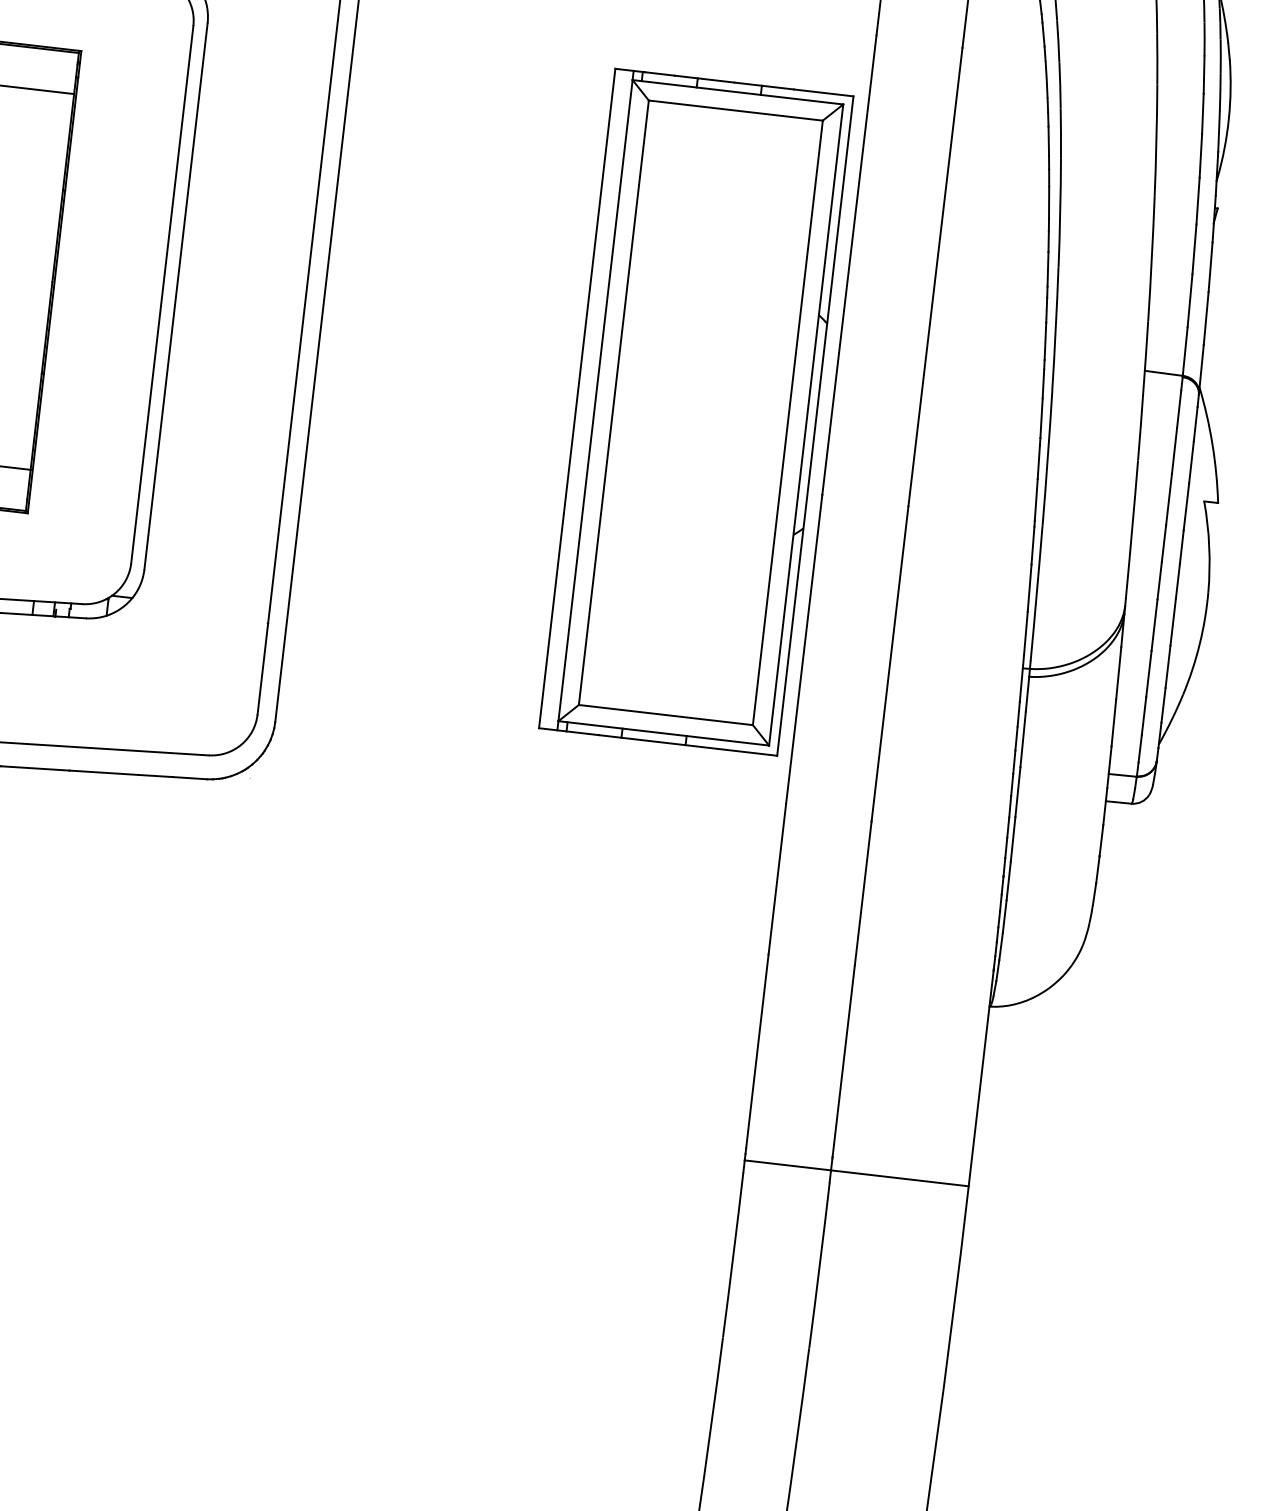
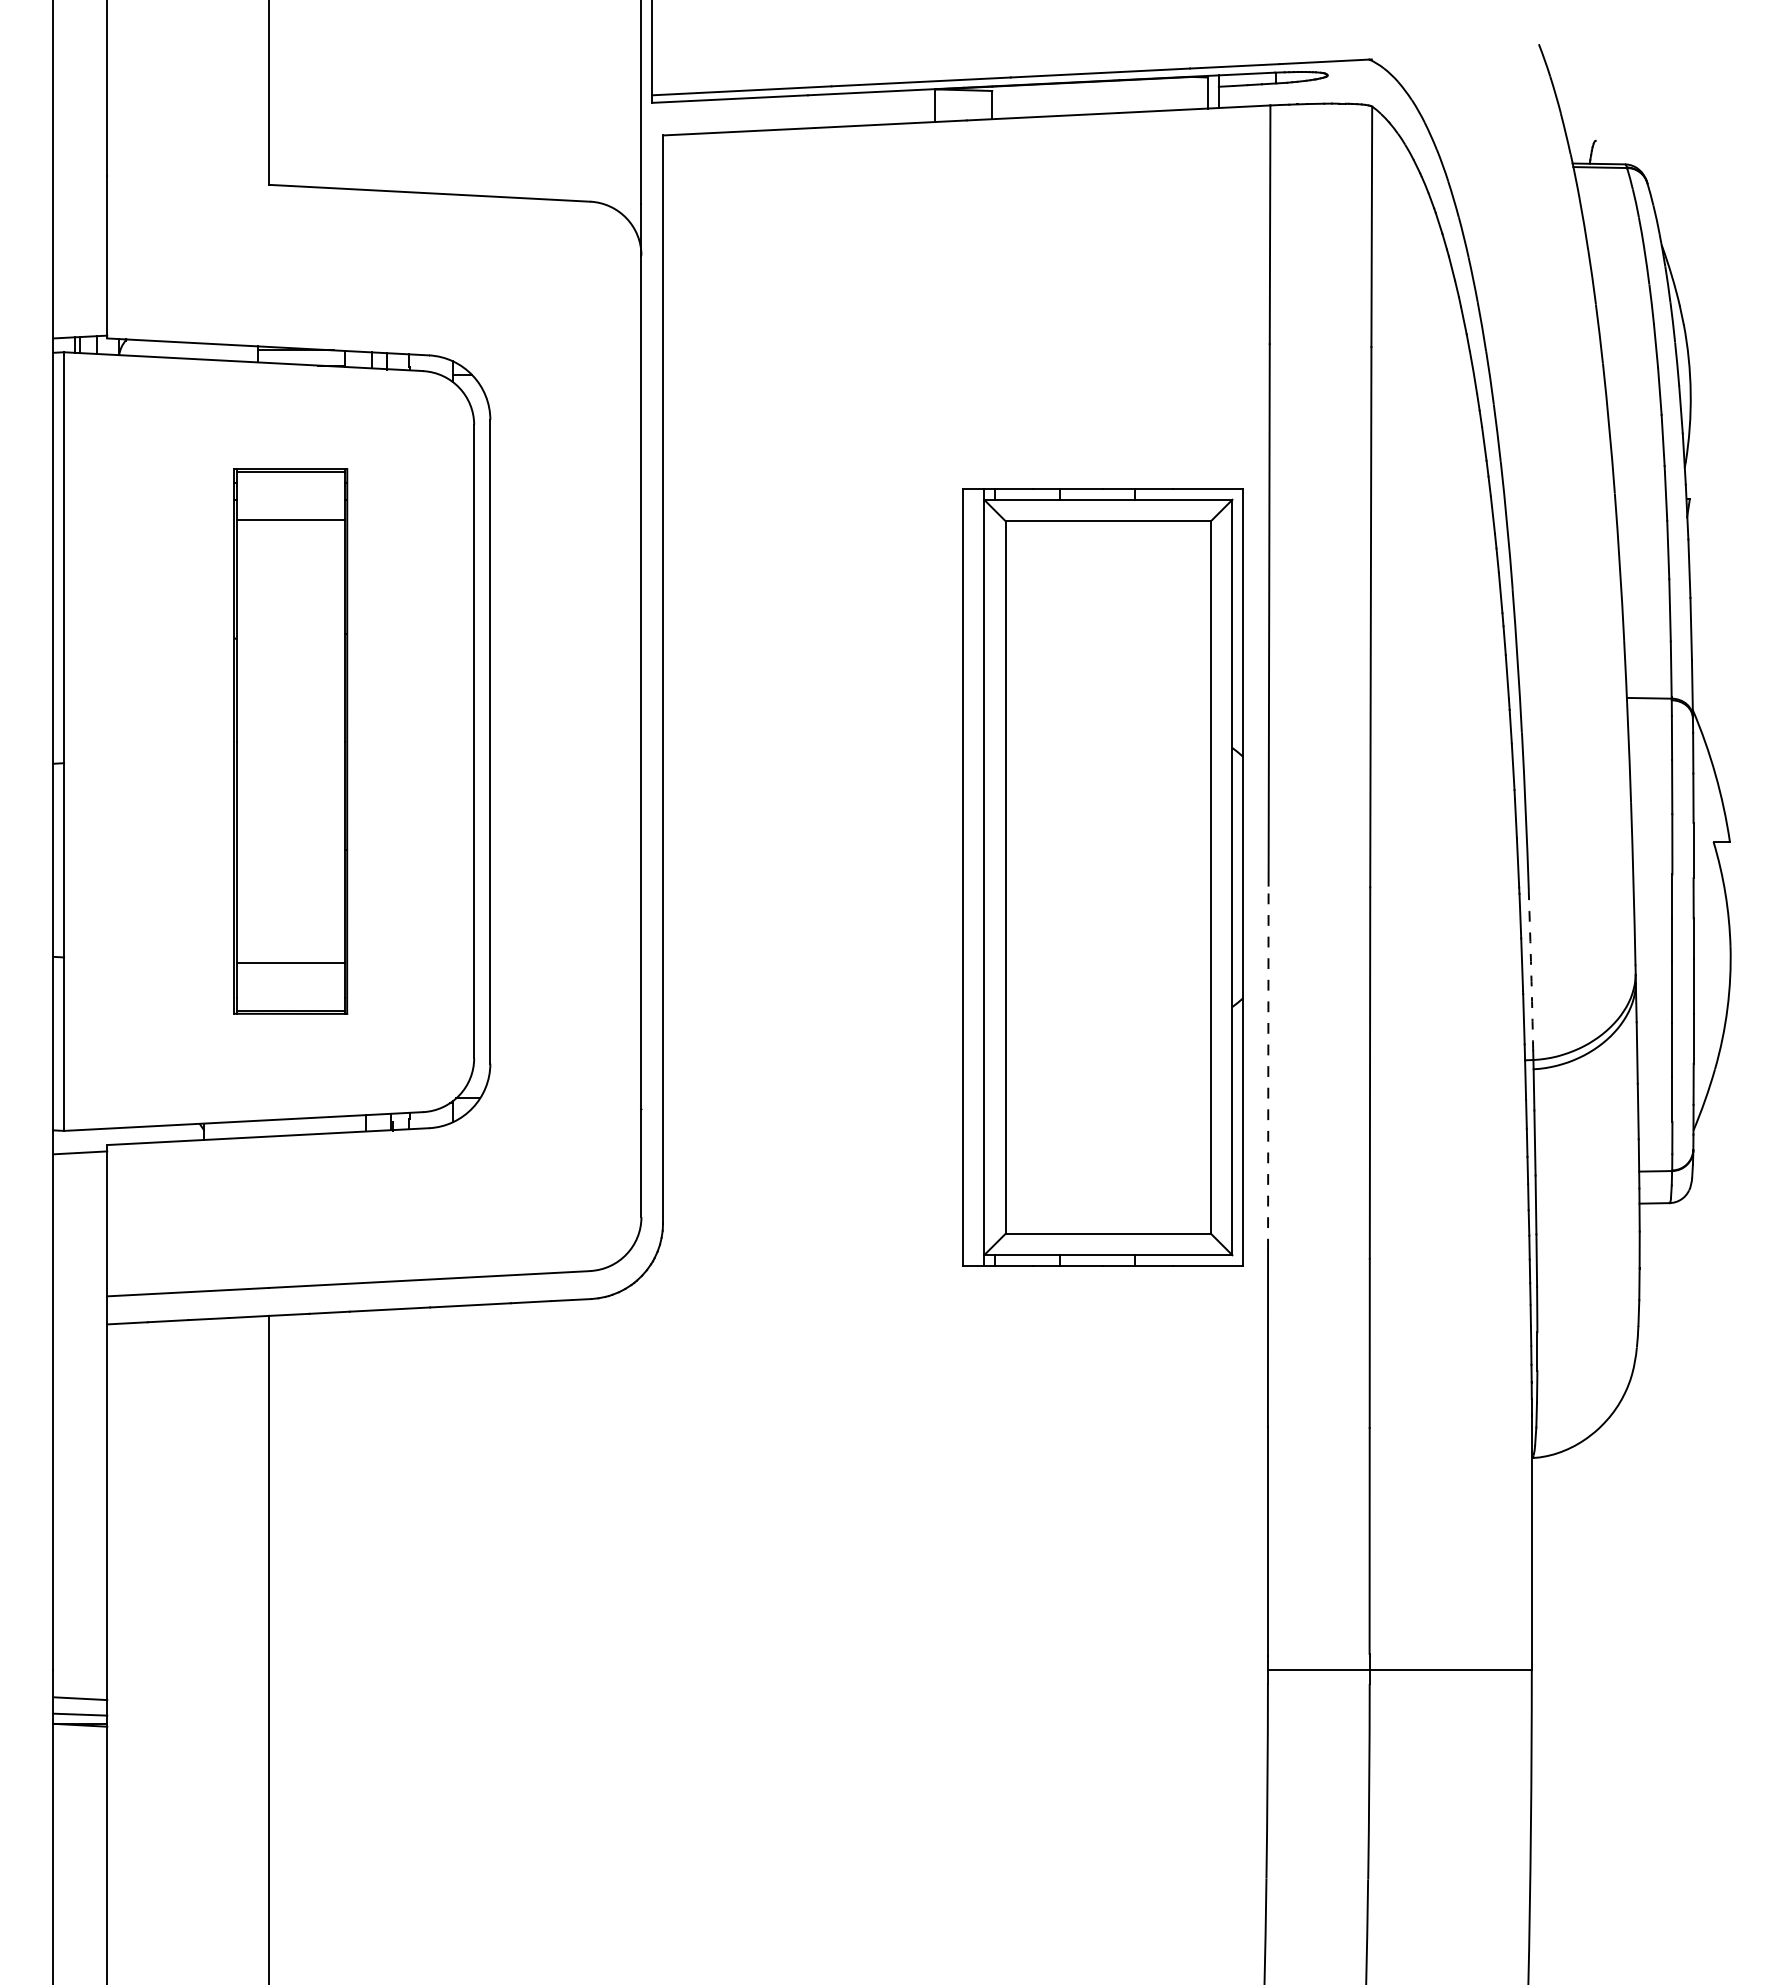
part: (695, 412) -> (1102, 877), moved
arc: (1037, 593) -> (1531, 971), solid -> dashed
line: (804, 649) -> (1268, 1067), solid -> dashed

